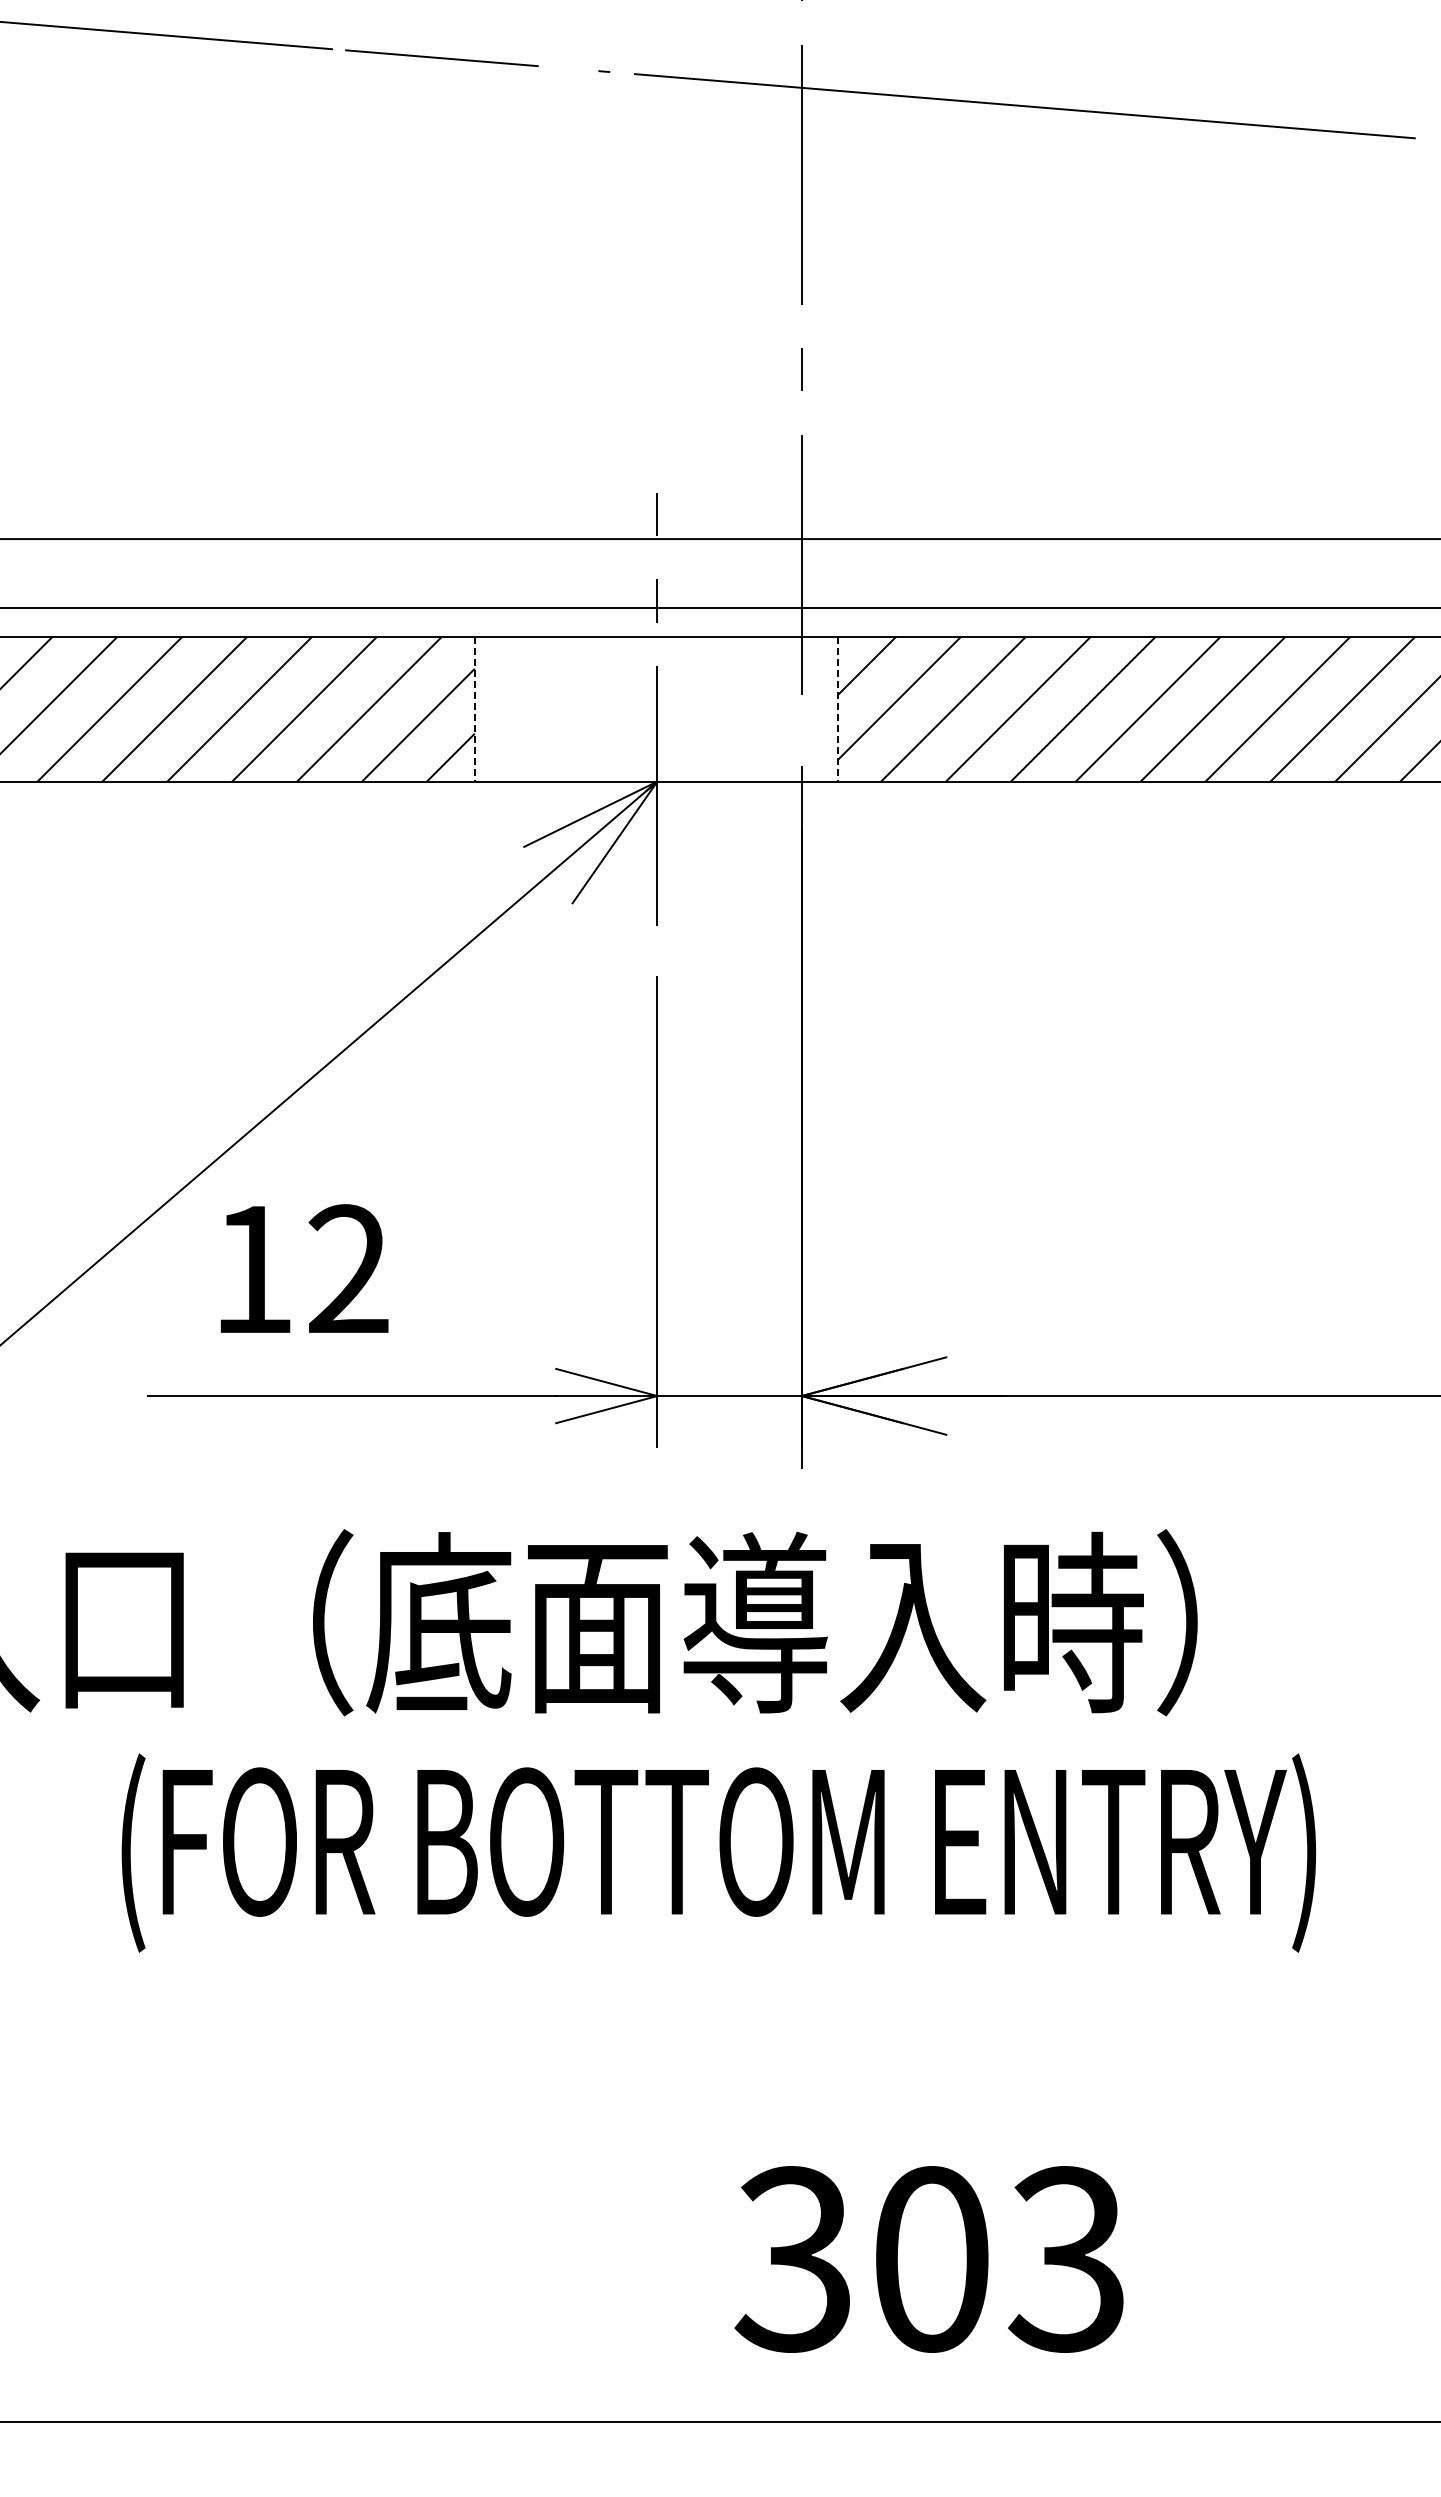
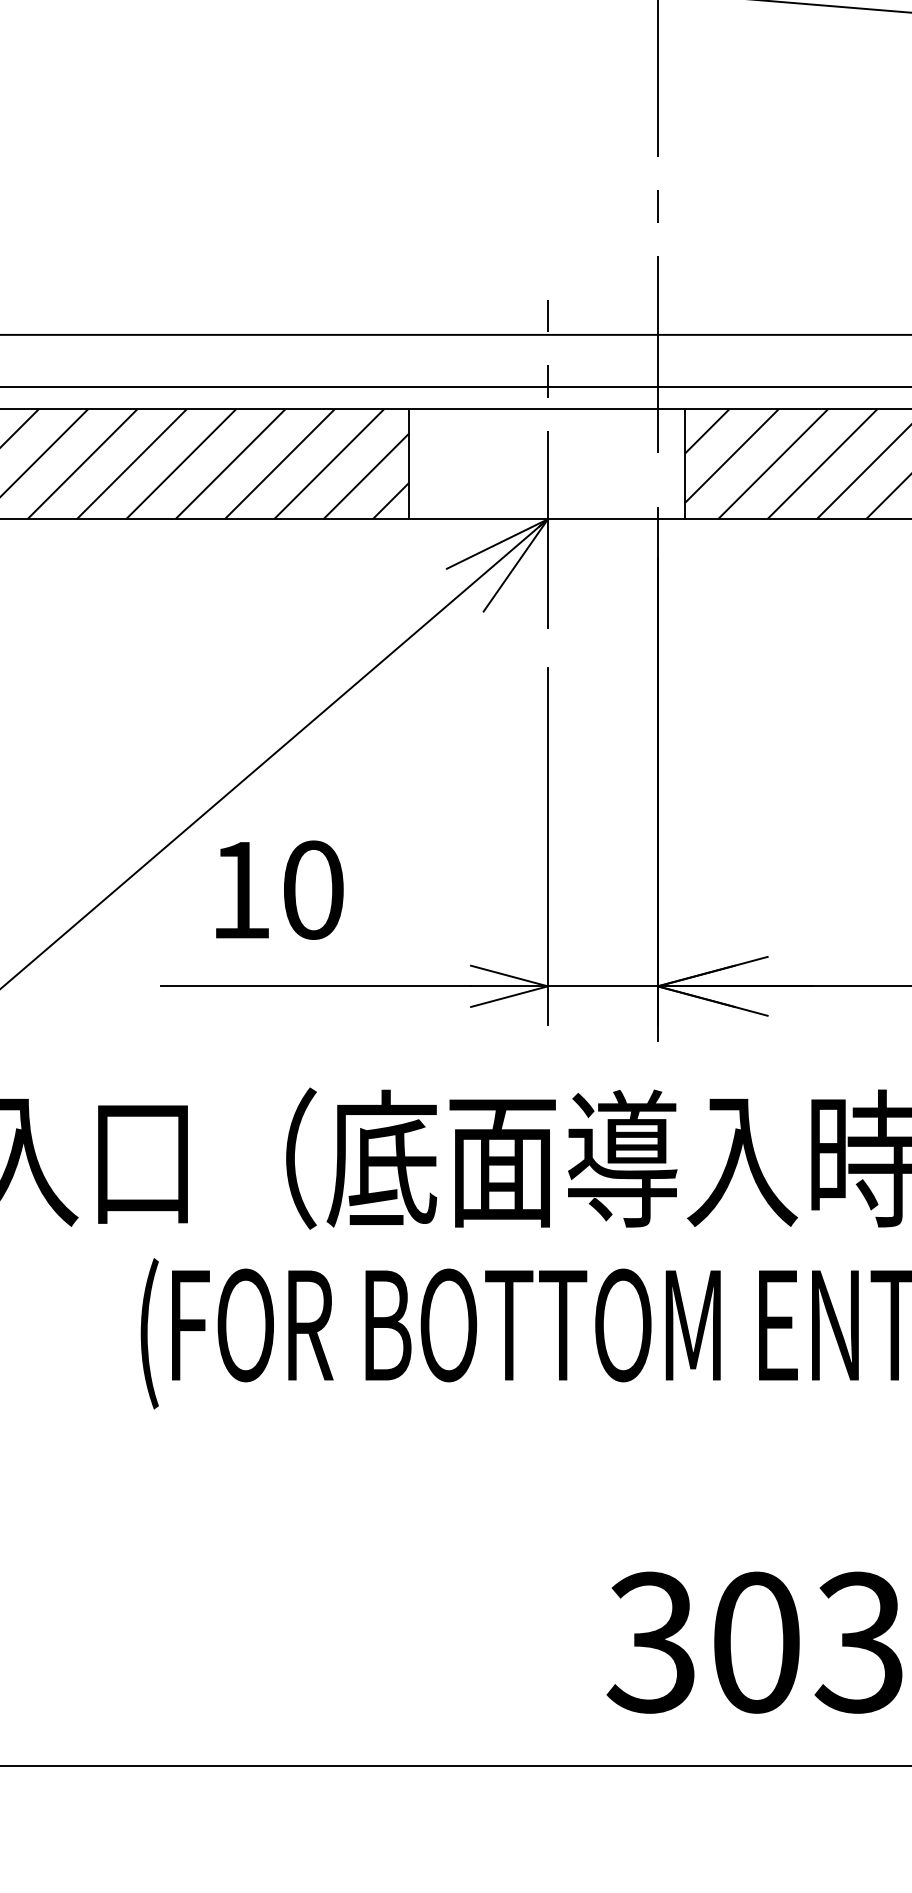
line: (474, 709) -> (408, 464), dashed -> solid
line: (837, 709) -> (684, 464), dashed -> solid
text: (348, 1269) -> (313, 890), 12 -> 10

